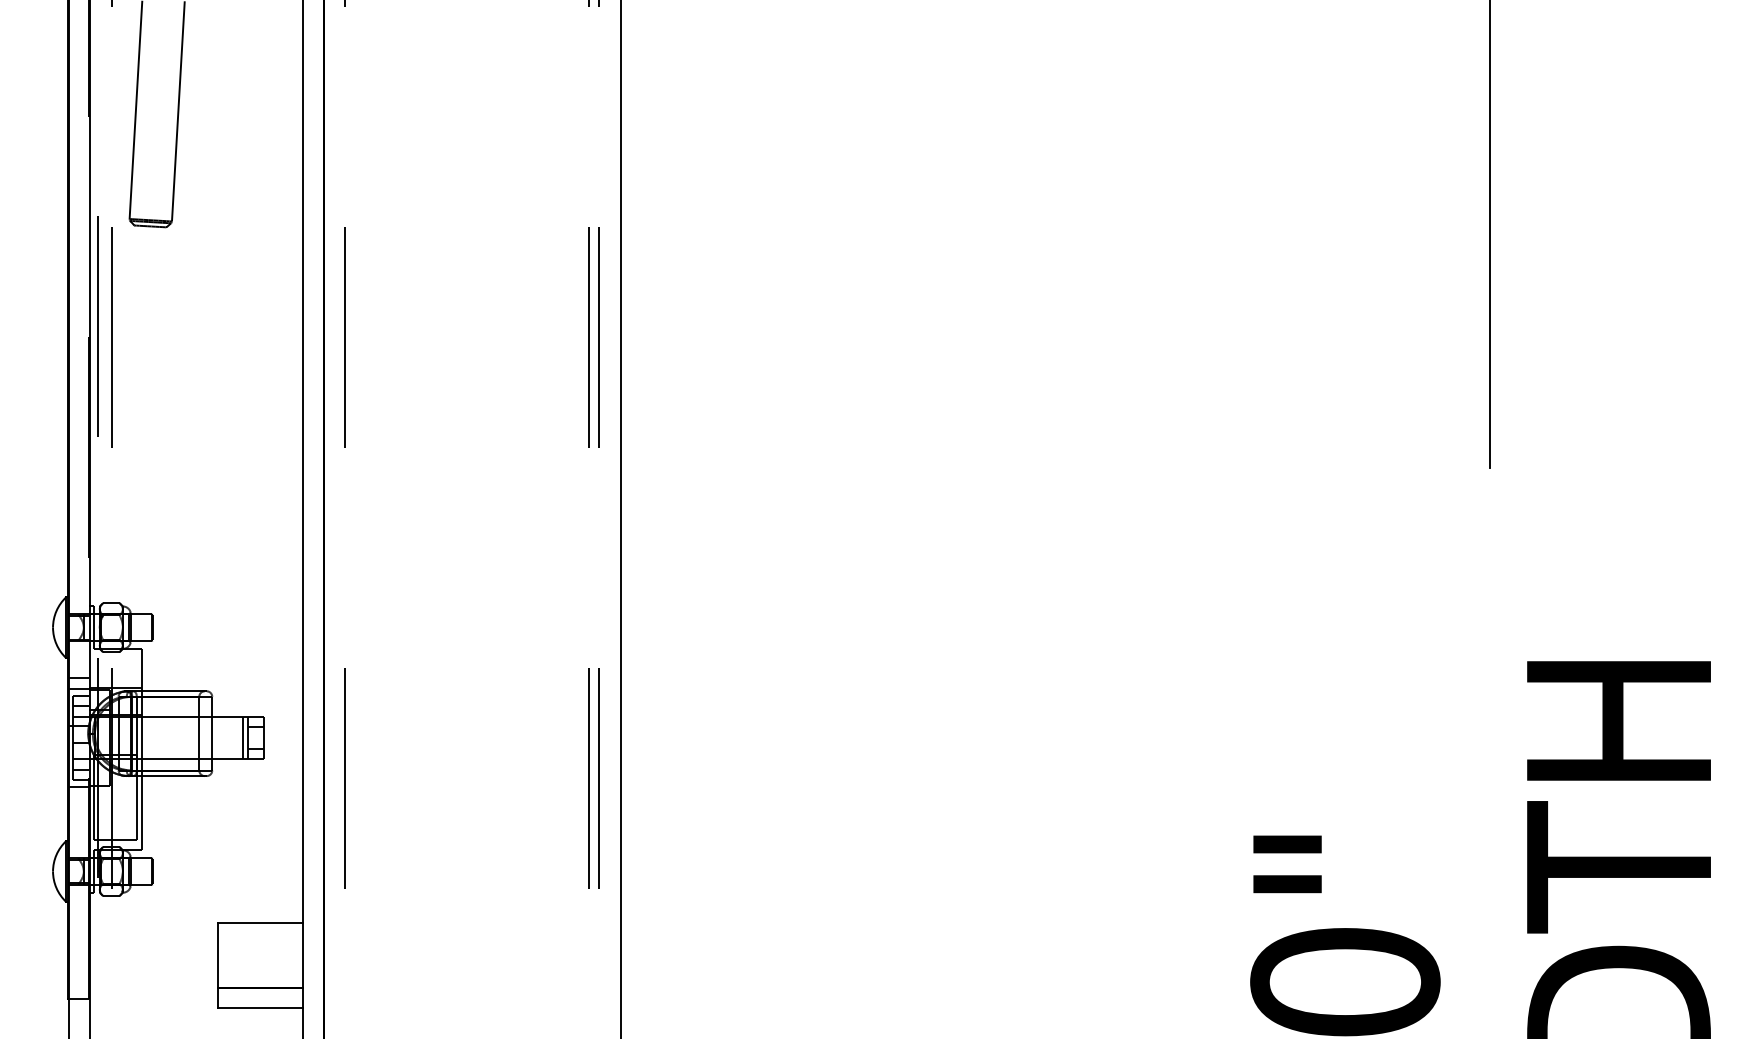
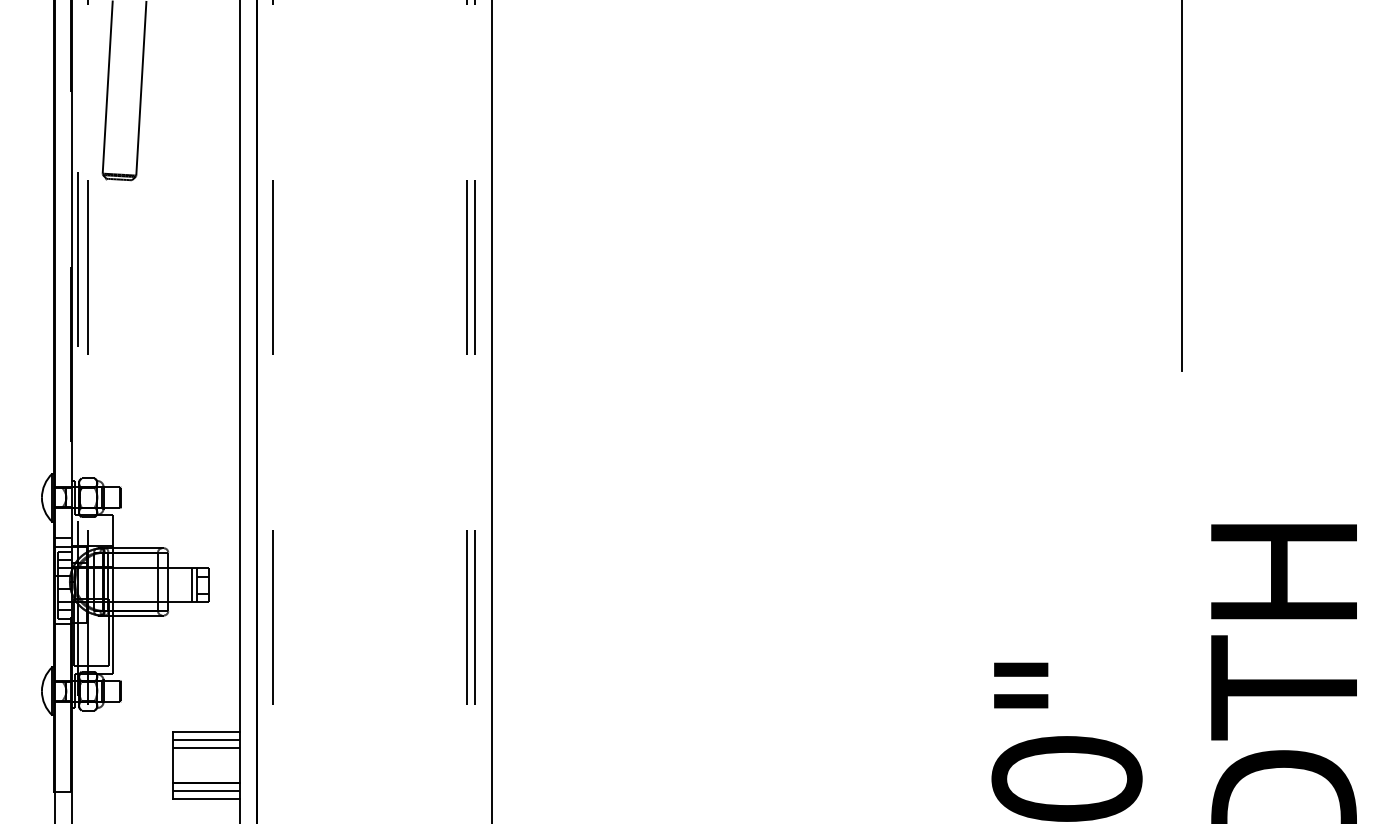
line: (259, 933) -> (205, 740), added
line: (259, 942) -> (205, 747), added
line: (259, 996) -> (205, 790), added

